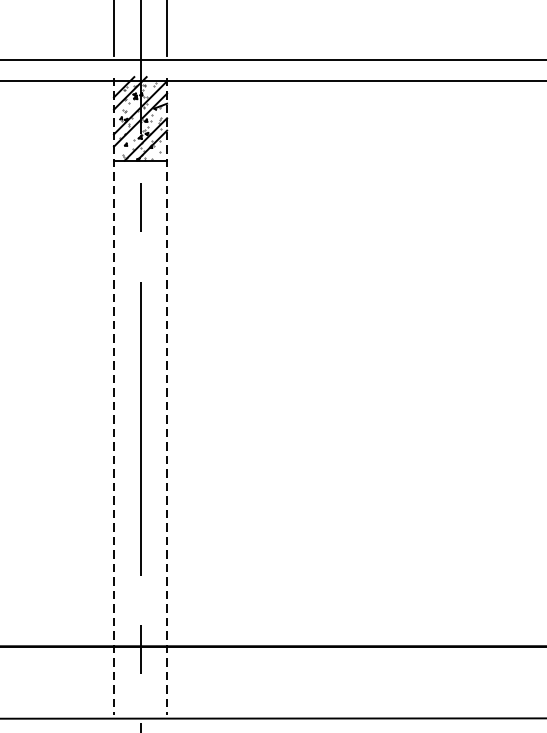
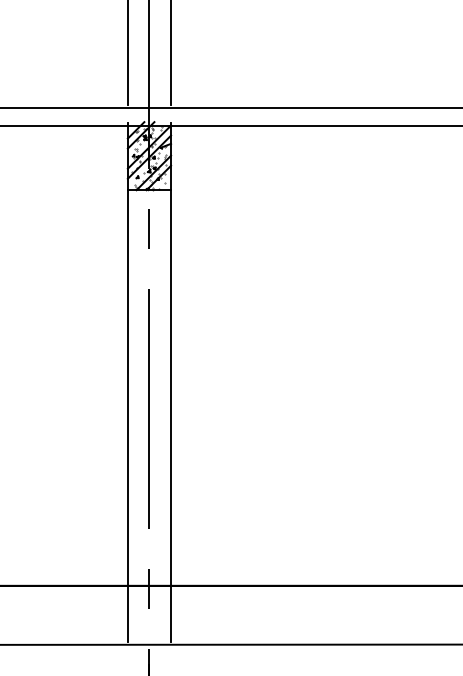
line: (113, 396) -> (127, 382), dashed -> solid
line: (167, 396) -> (171, 382), dashed -> solid

